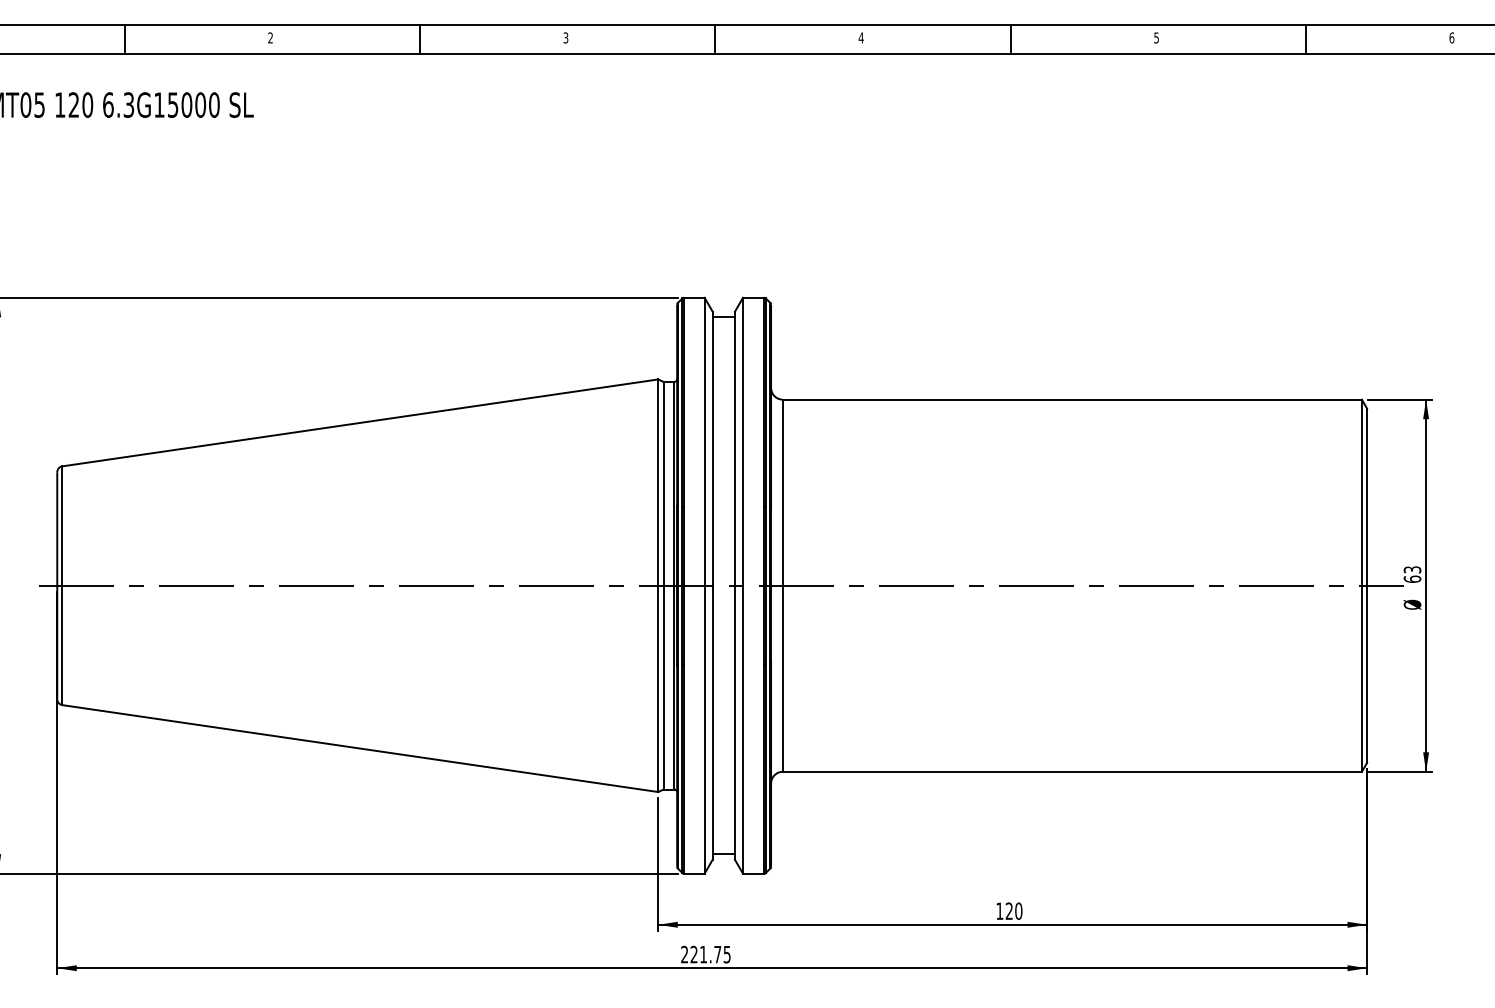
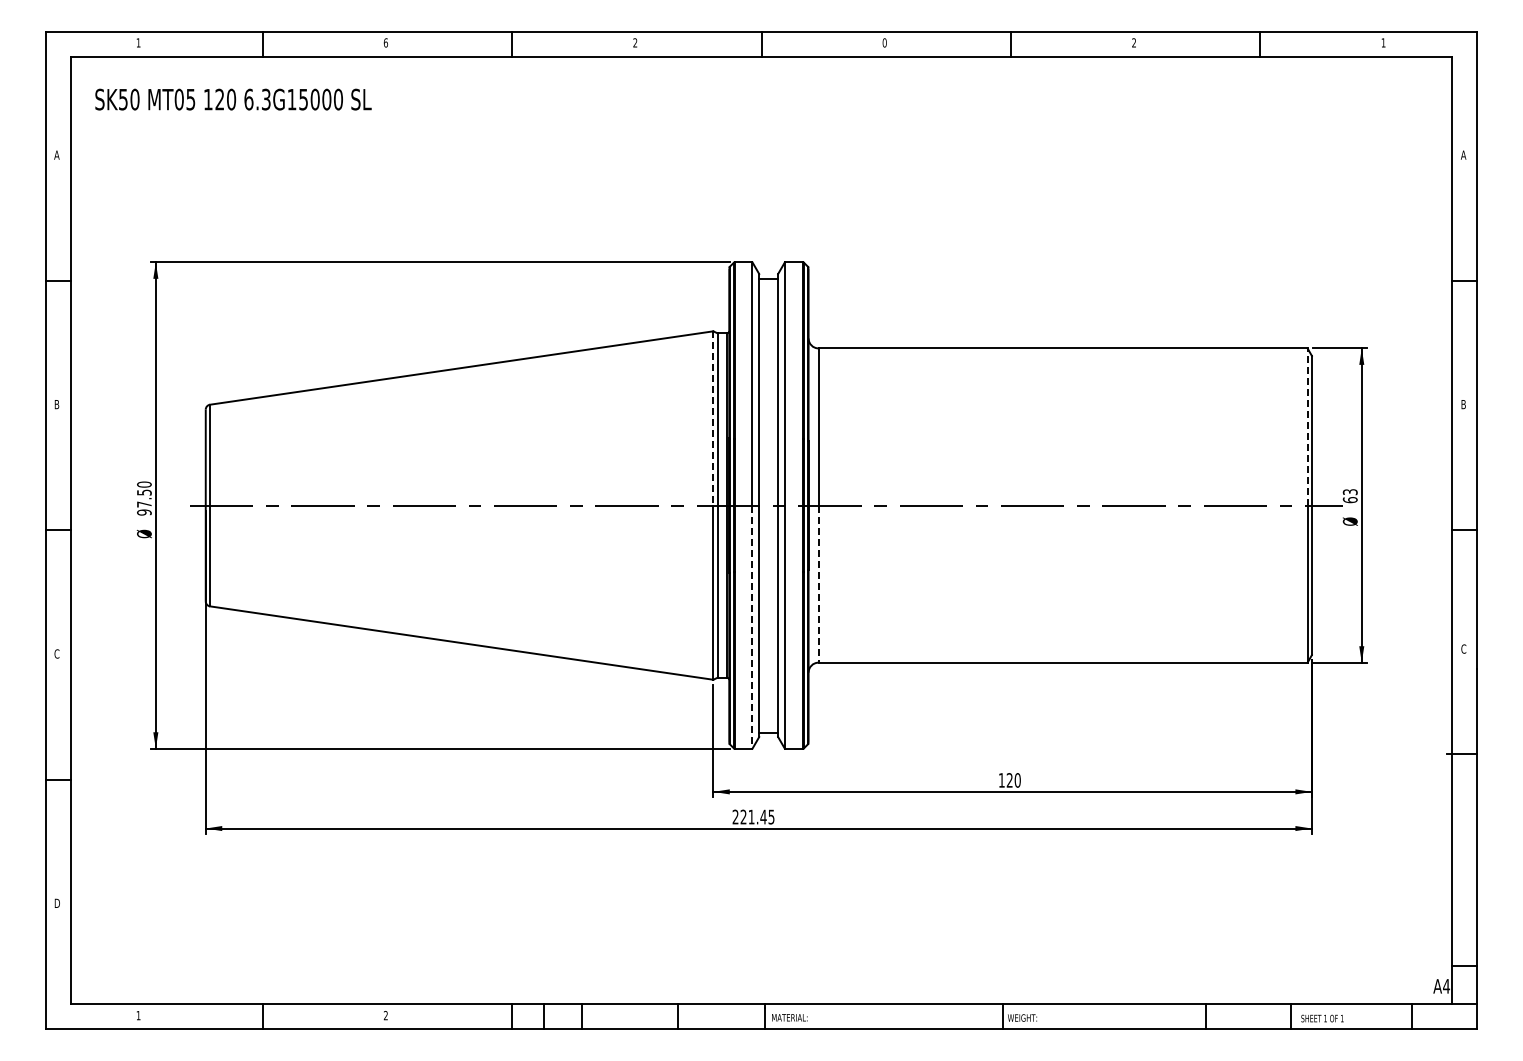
text: (270, 37) -> (385, 42), 2 -> 6
text: (860, 37) -> (884, 42), 4 -> 0
text: (1156, 37) -> (1134, 42), 5 -> 2
text: (1451, 37) -> (1383, 42), 6 -> 1
text: (566, 38) -> (635, 43), 3 -> 2
line: (658, 482) -> (713, 418), solid -> dashed
line: (1361, 492) -> (1307, 426), solid -> dashed
line: (782, 679) -> (818, 584), solid -> dashed
line: (704, 730) -> (752, 627), solid -> dashed
text: (717, 953) -> (763, 816), 221.75 -> 221.45

